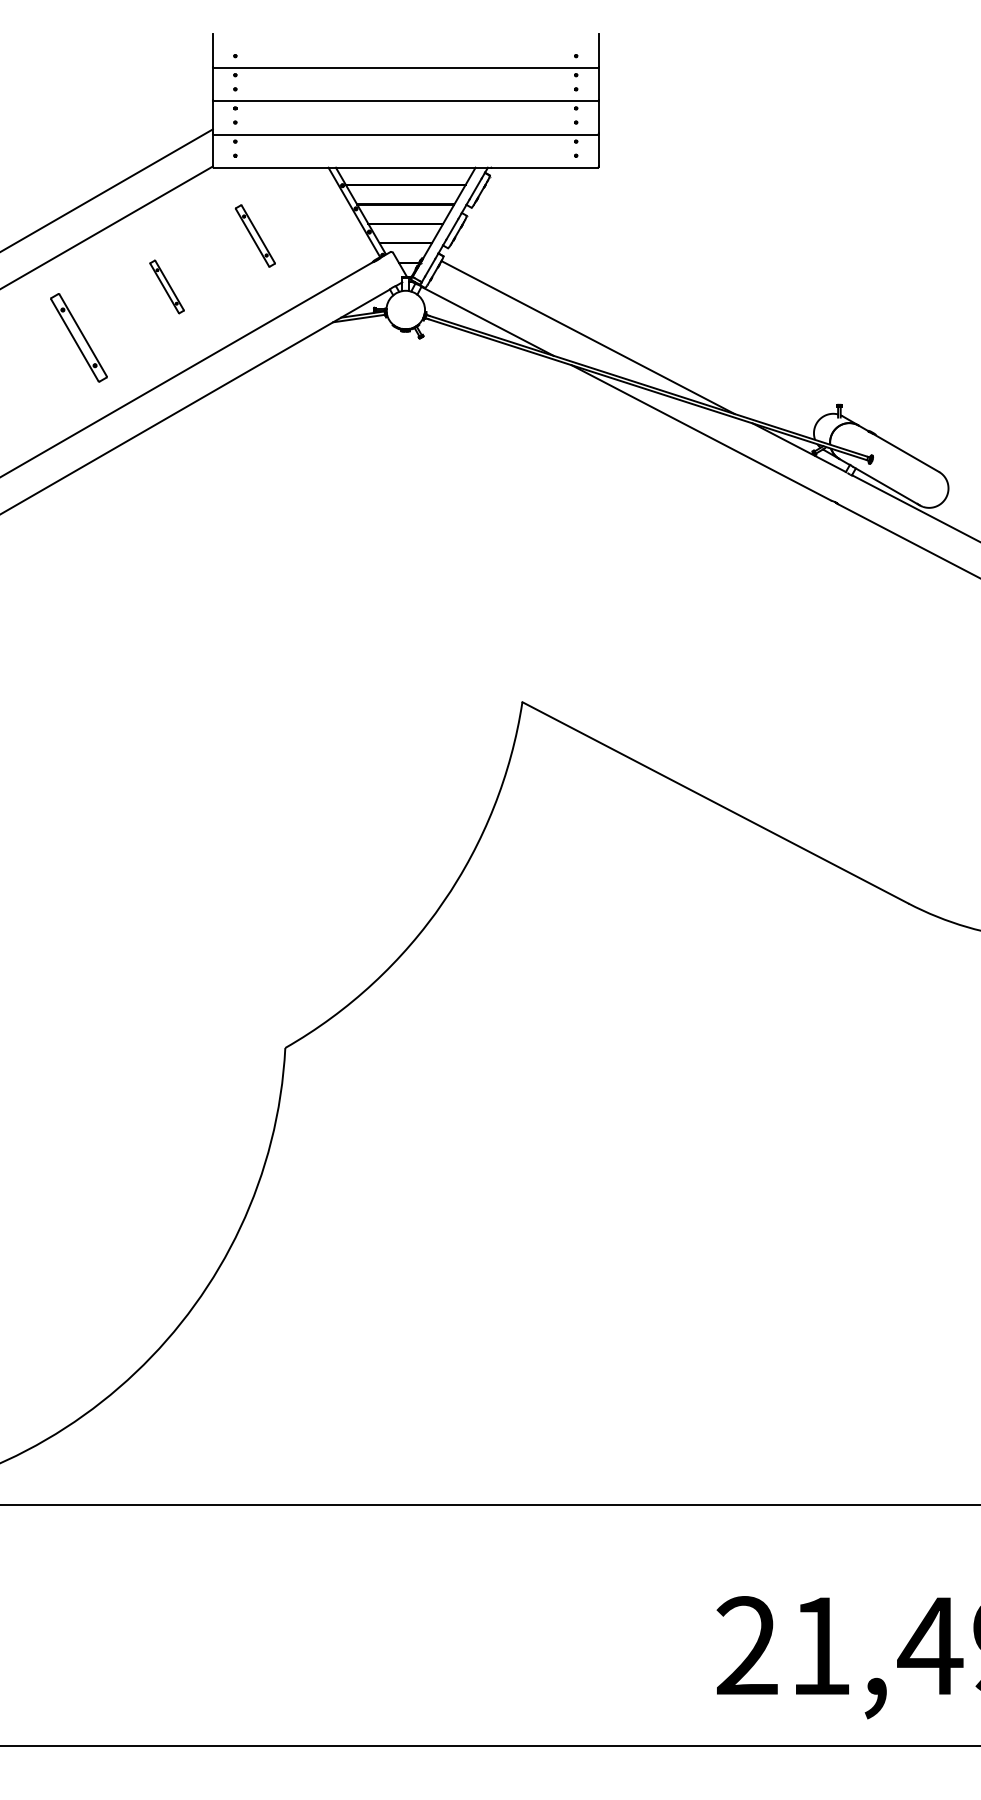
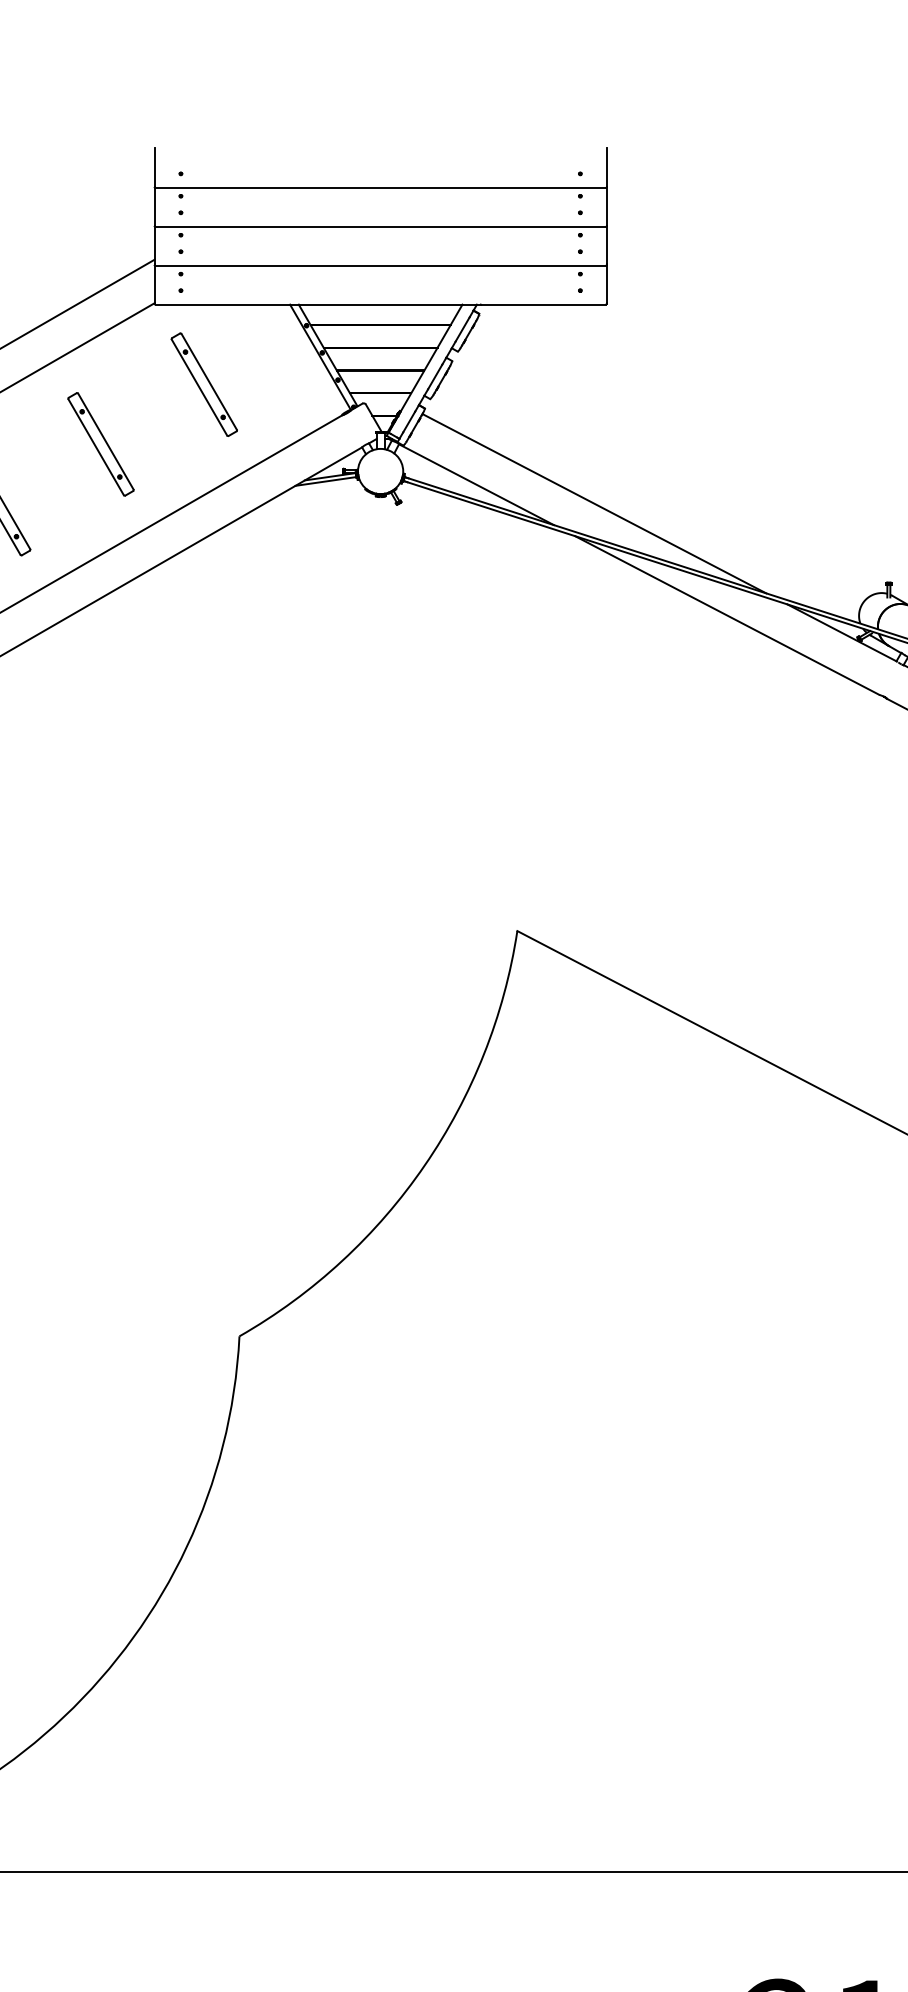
part: (255, 235) -> (204, 384), size x1.43
part: (166, 286) -> (100, 443), size x1.67

